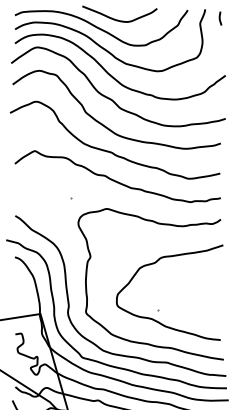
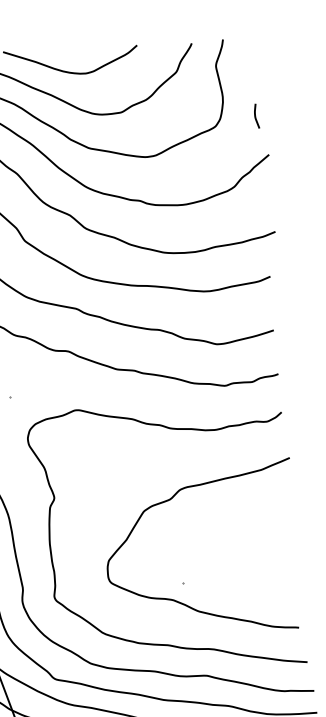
curve: (220, 18) -> (256, 116), moved

